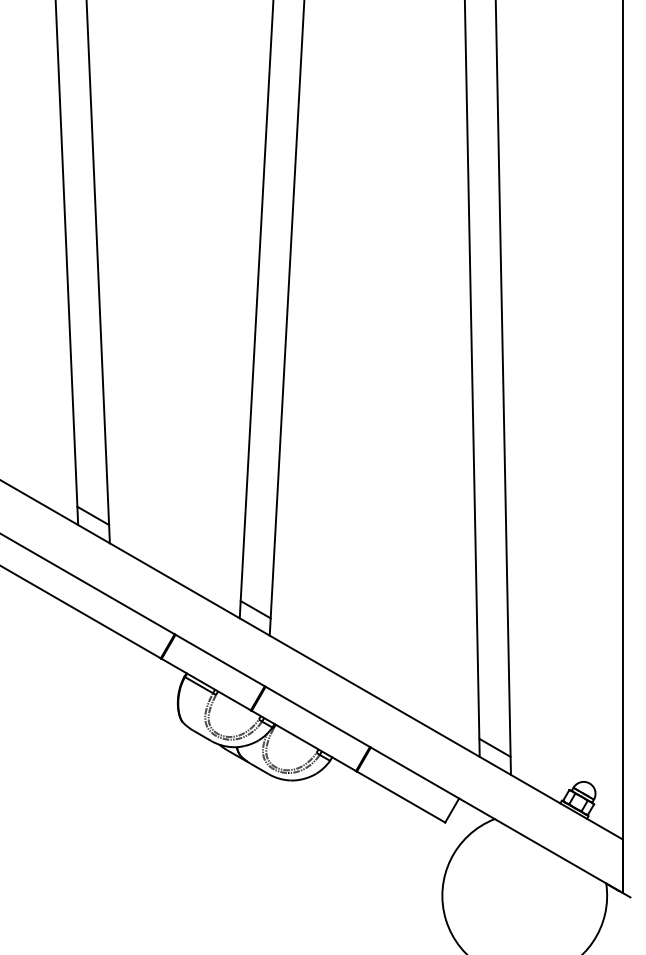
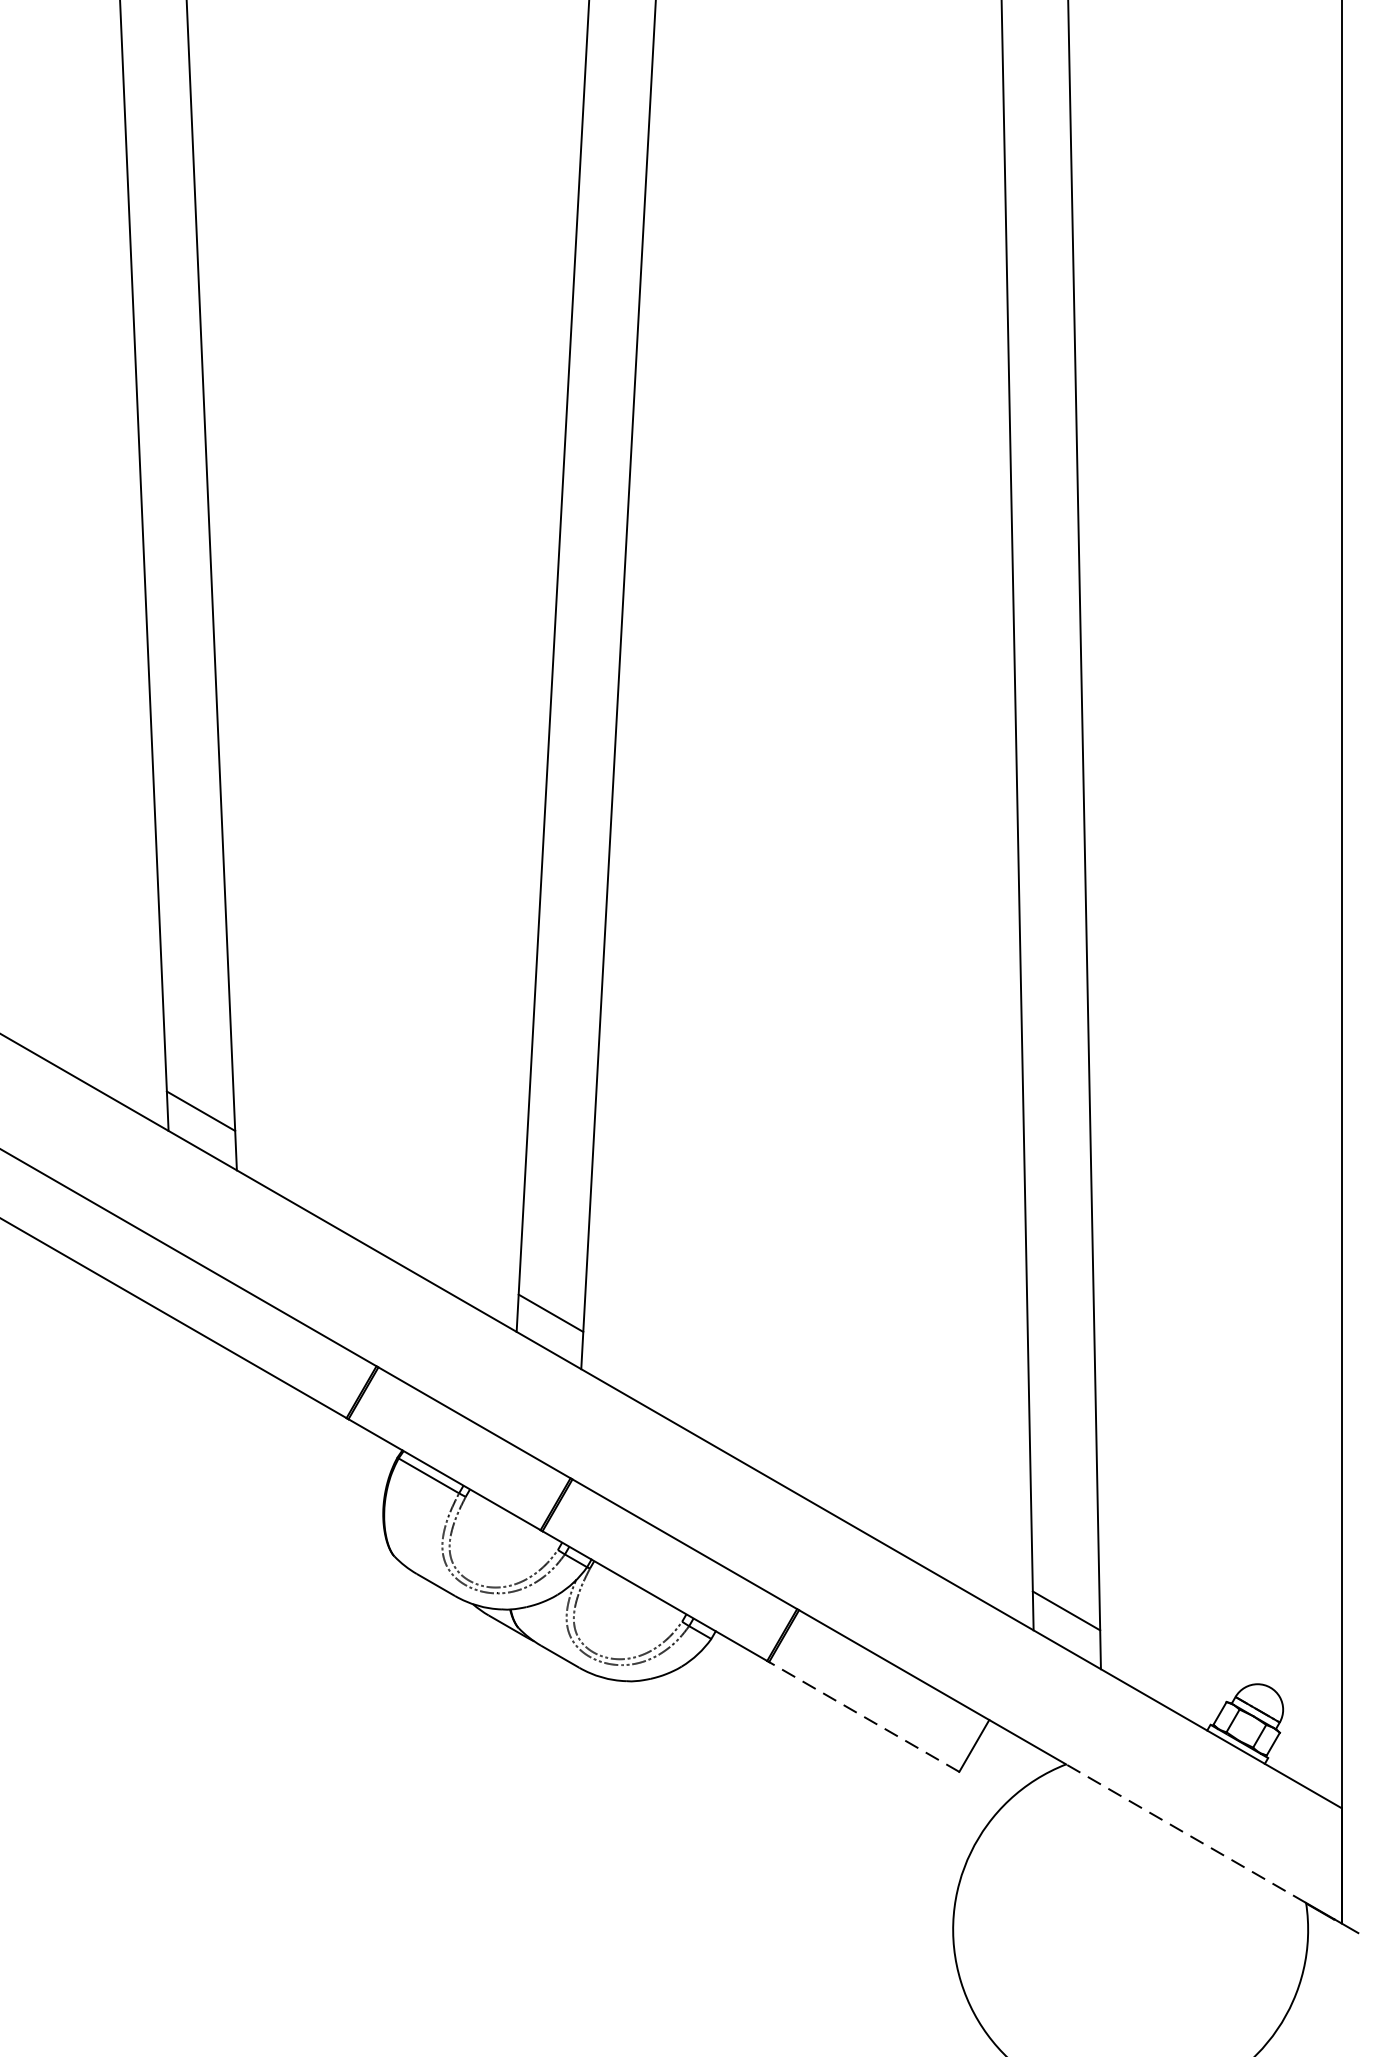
line: (401, 797) -> (865, 1717), solid -> dashed
line: (550, 851) -> (1186, 1834), solid -> dashed

